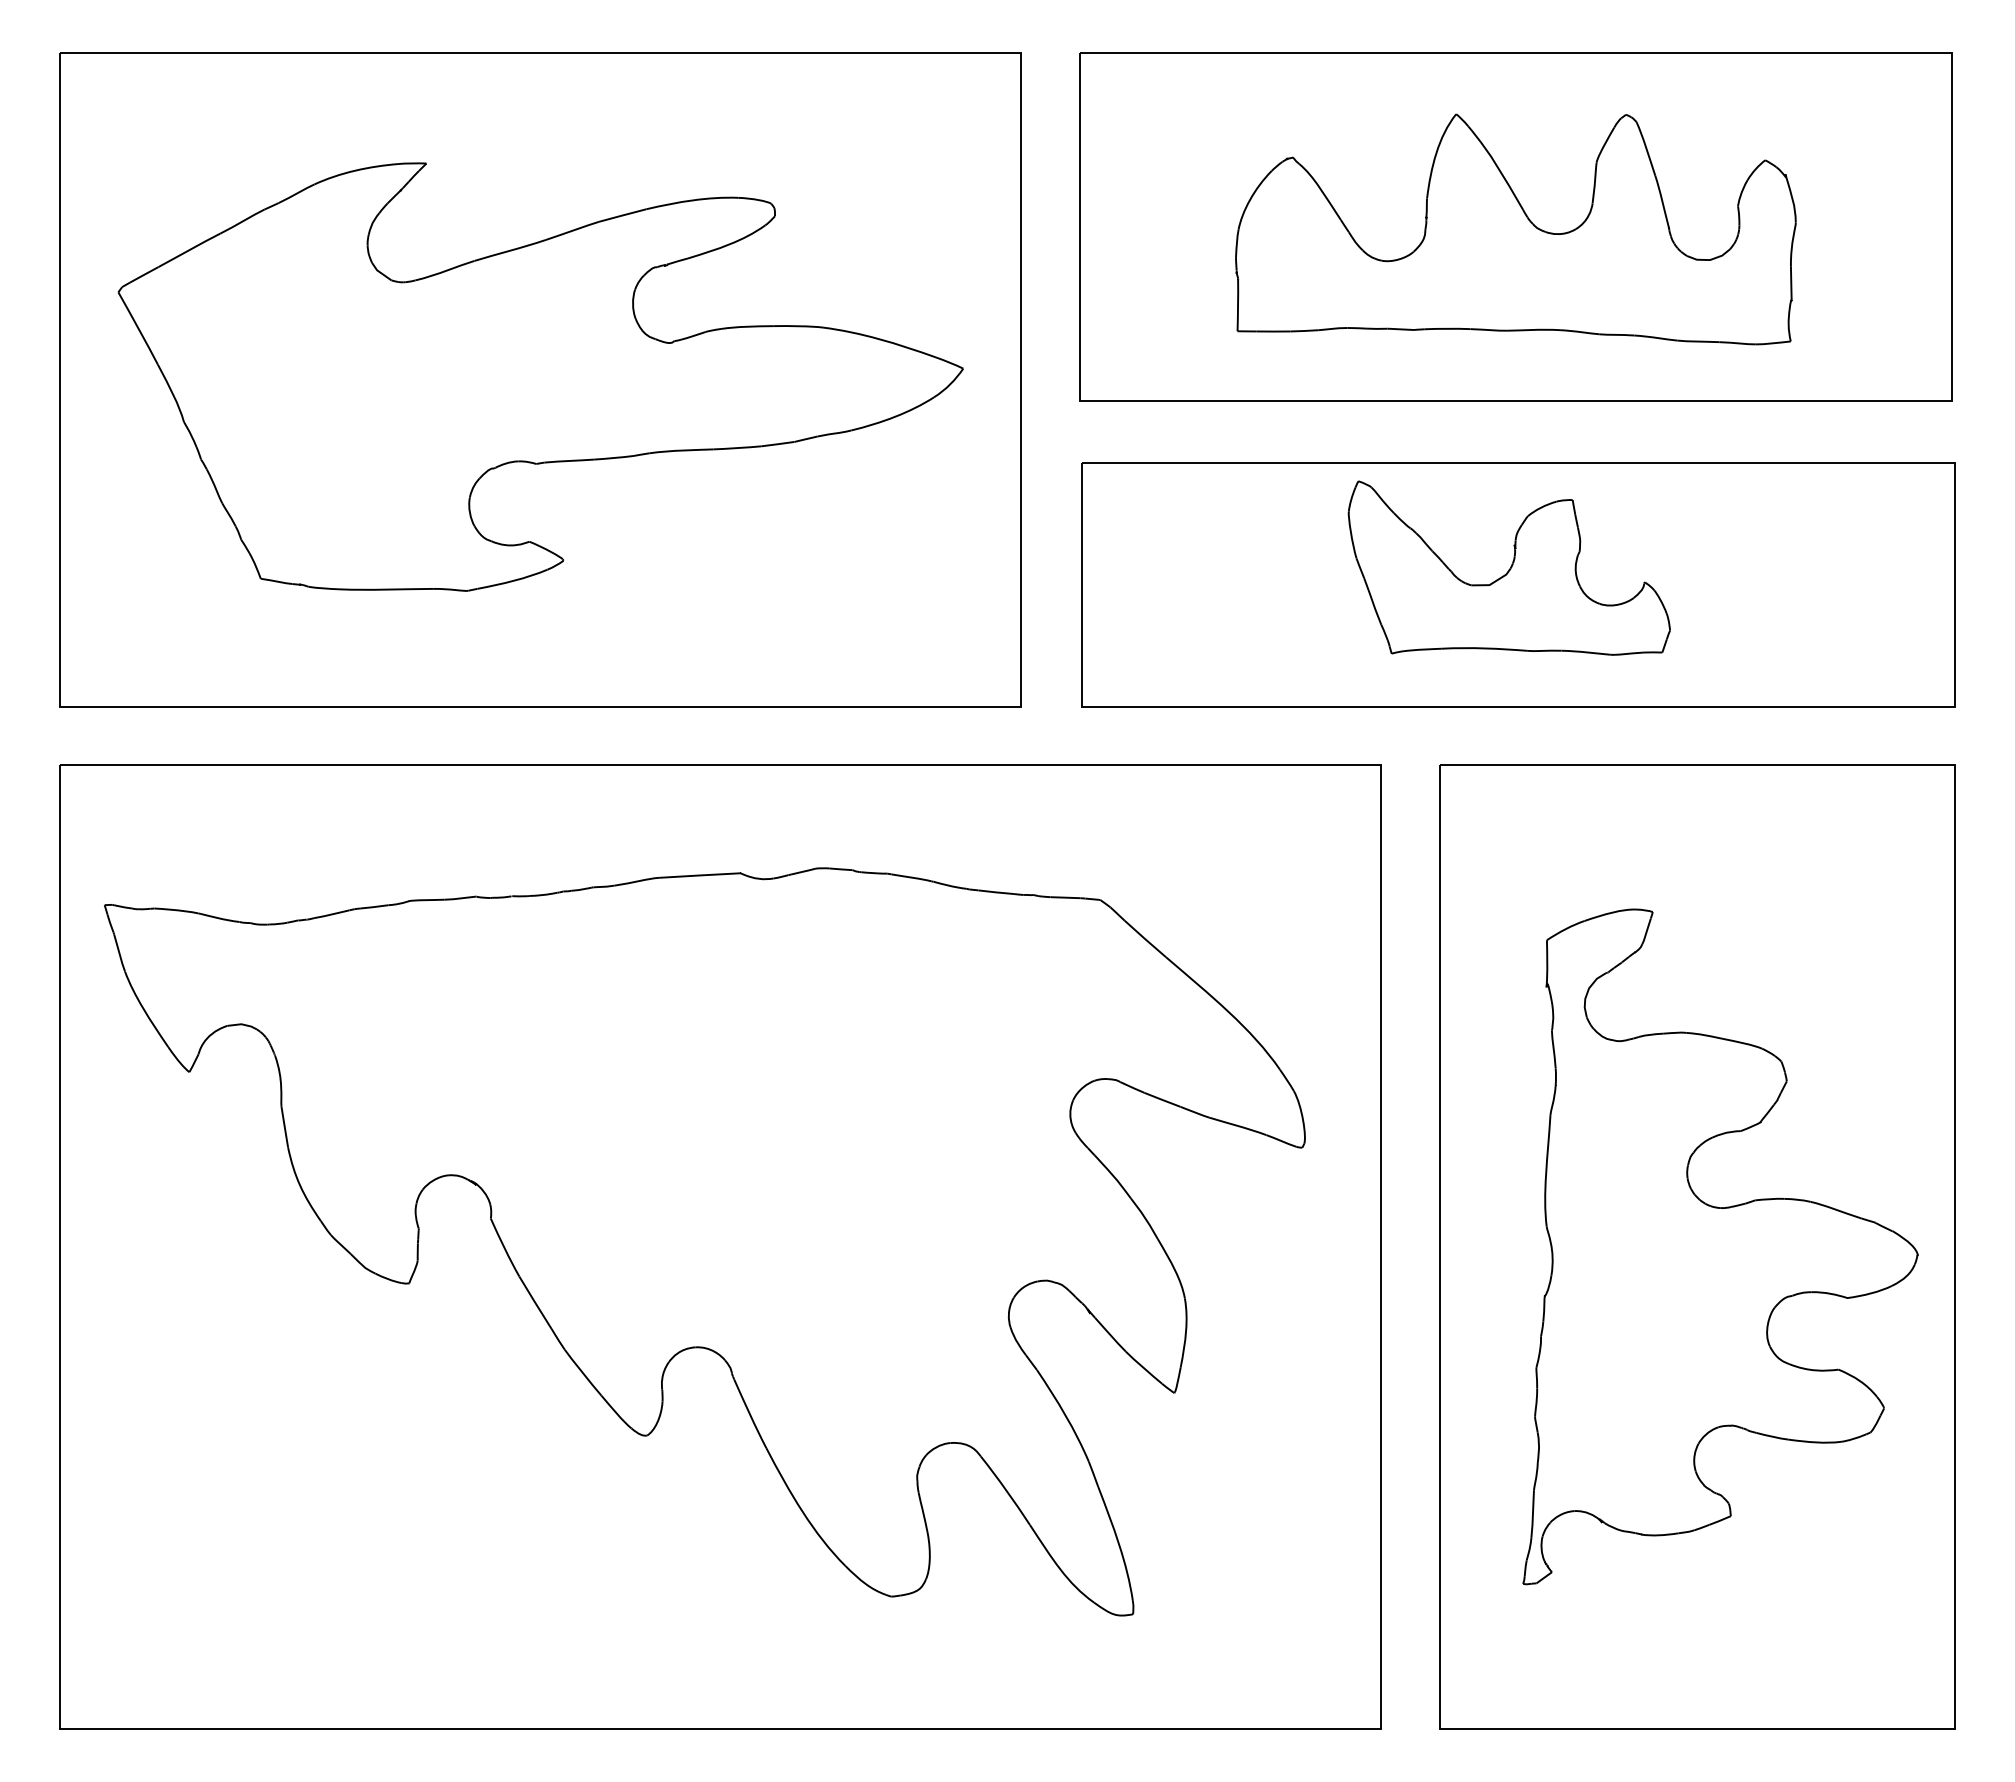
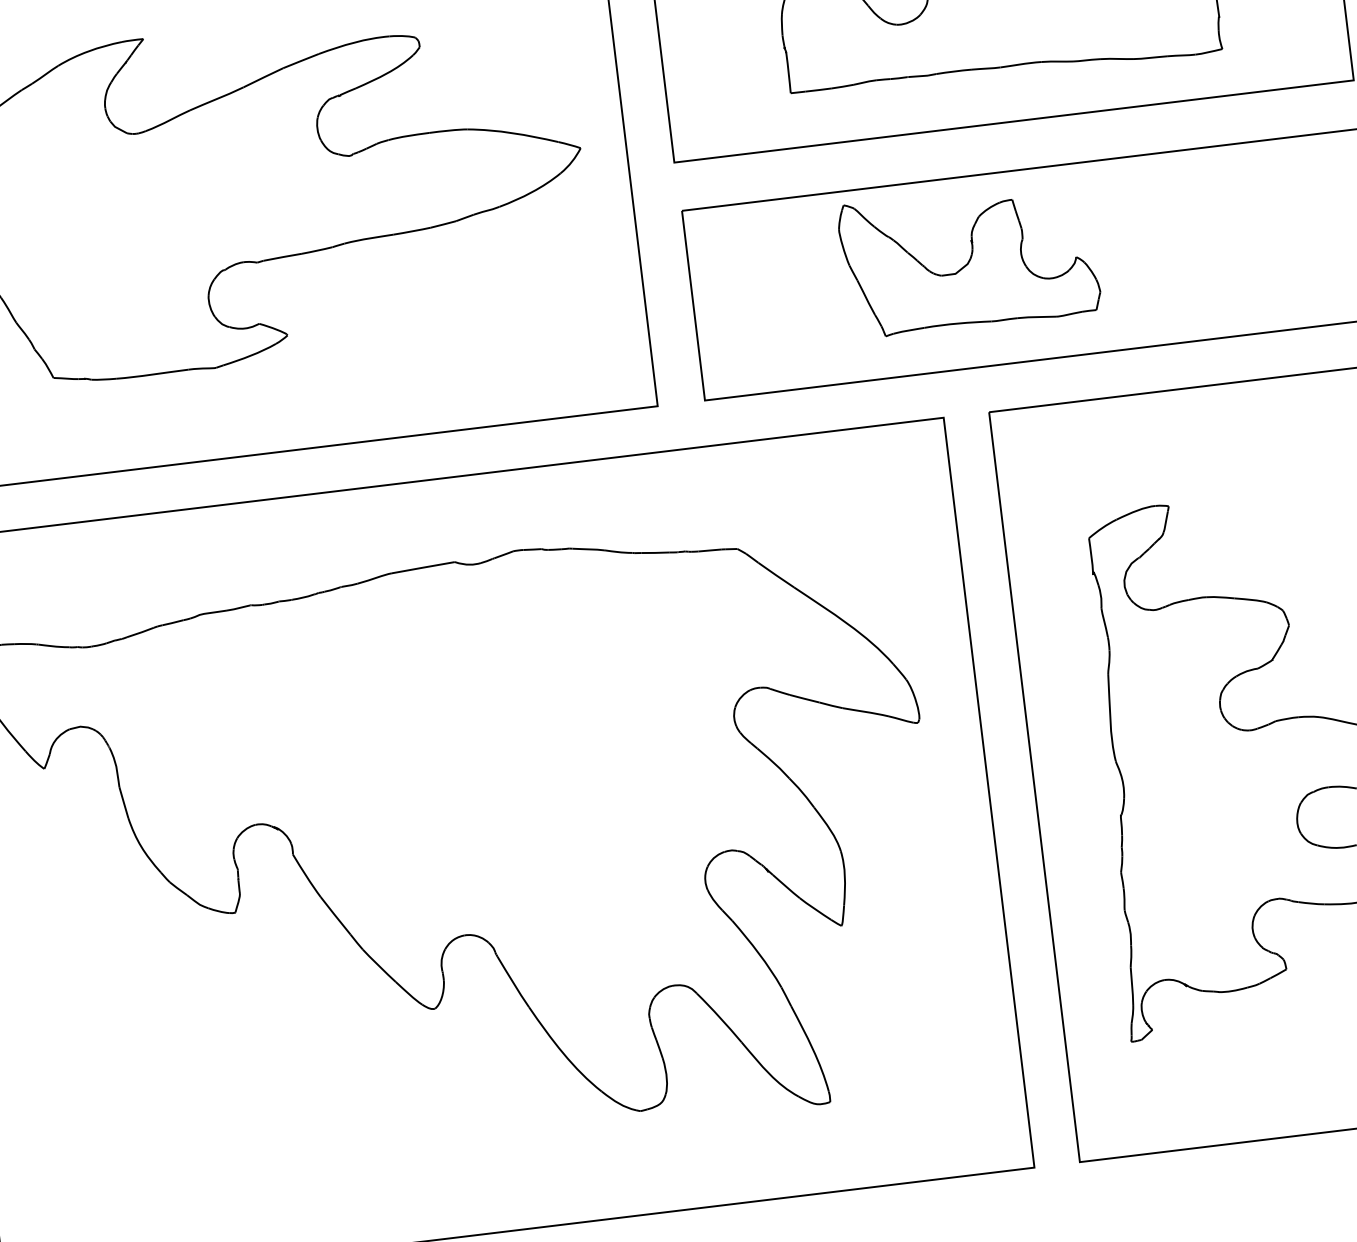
part: (1508, 567) -> (968, 258), moved

